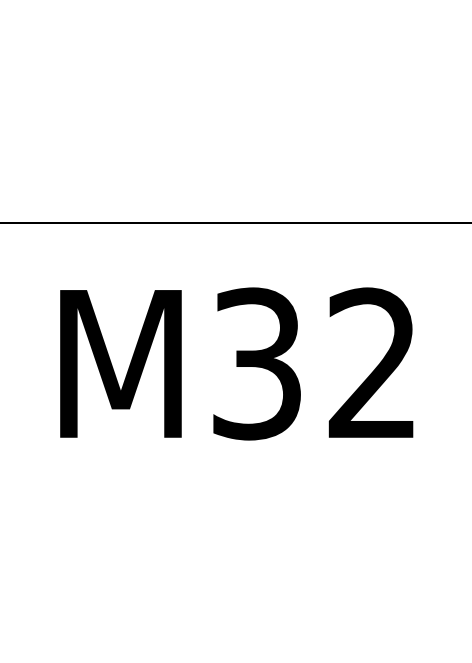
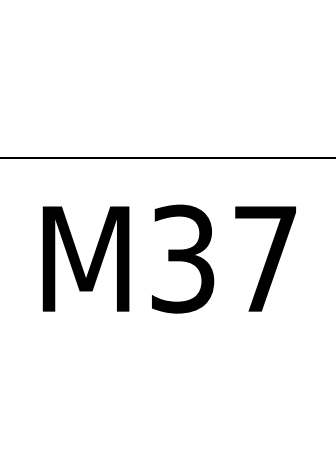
text: (371, 361) -> (264, 257), M32 -> M37

